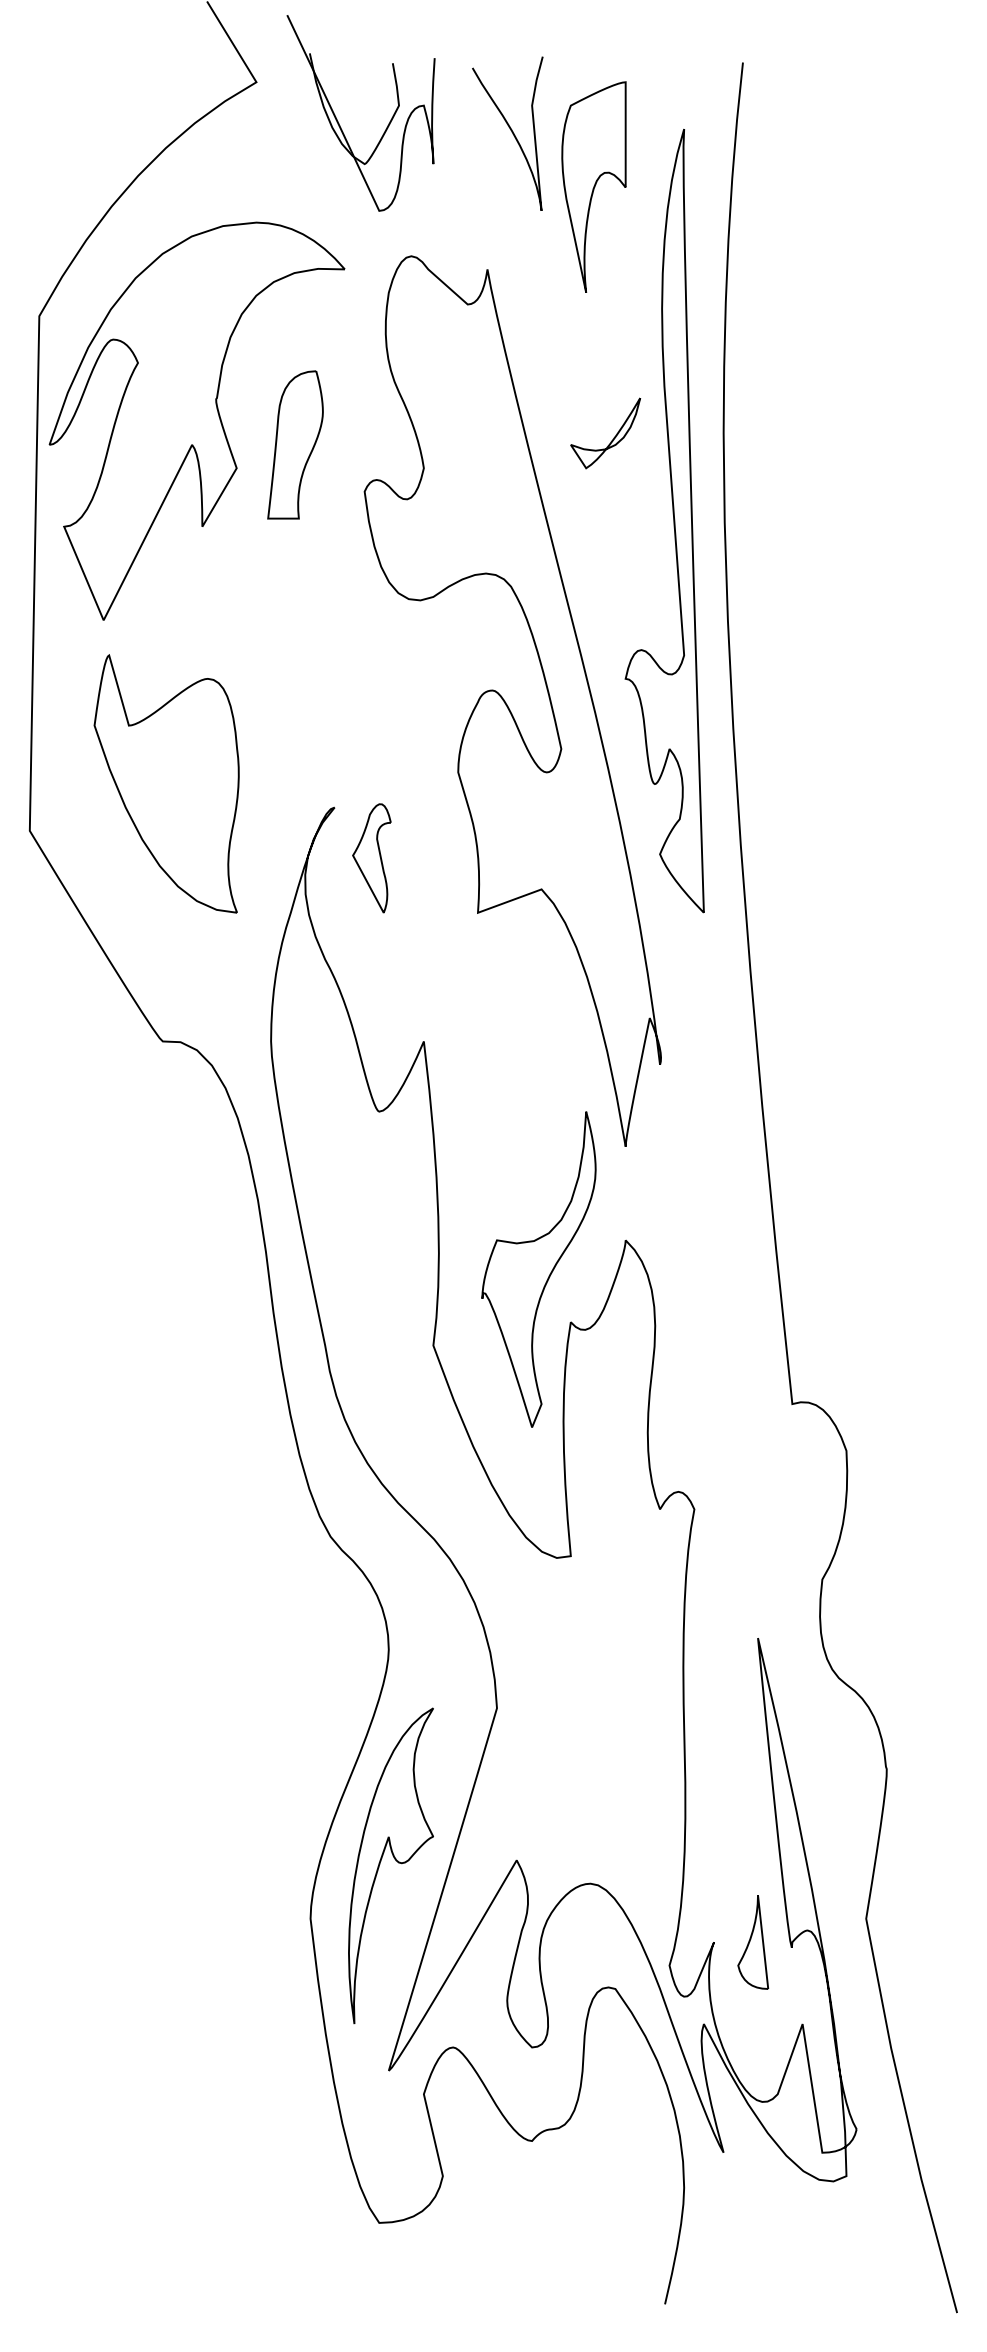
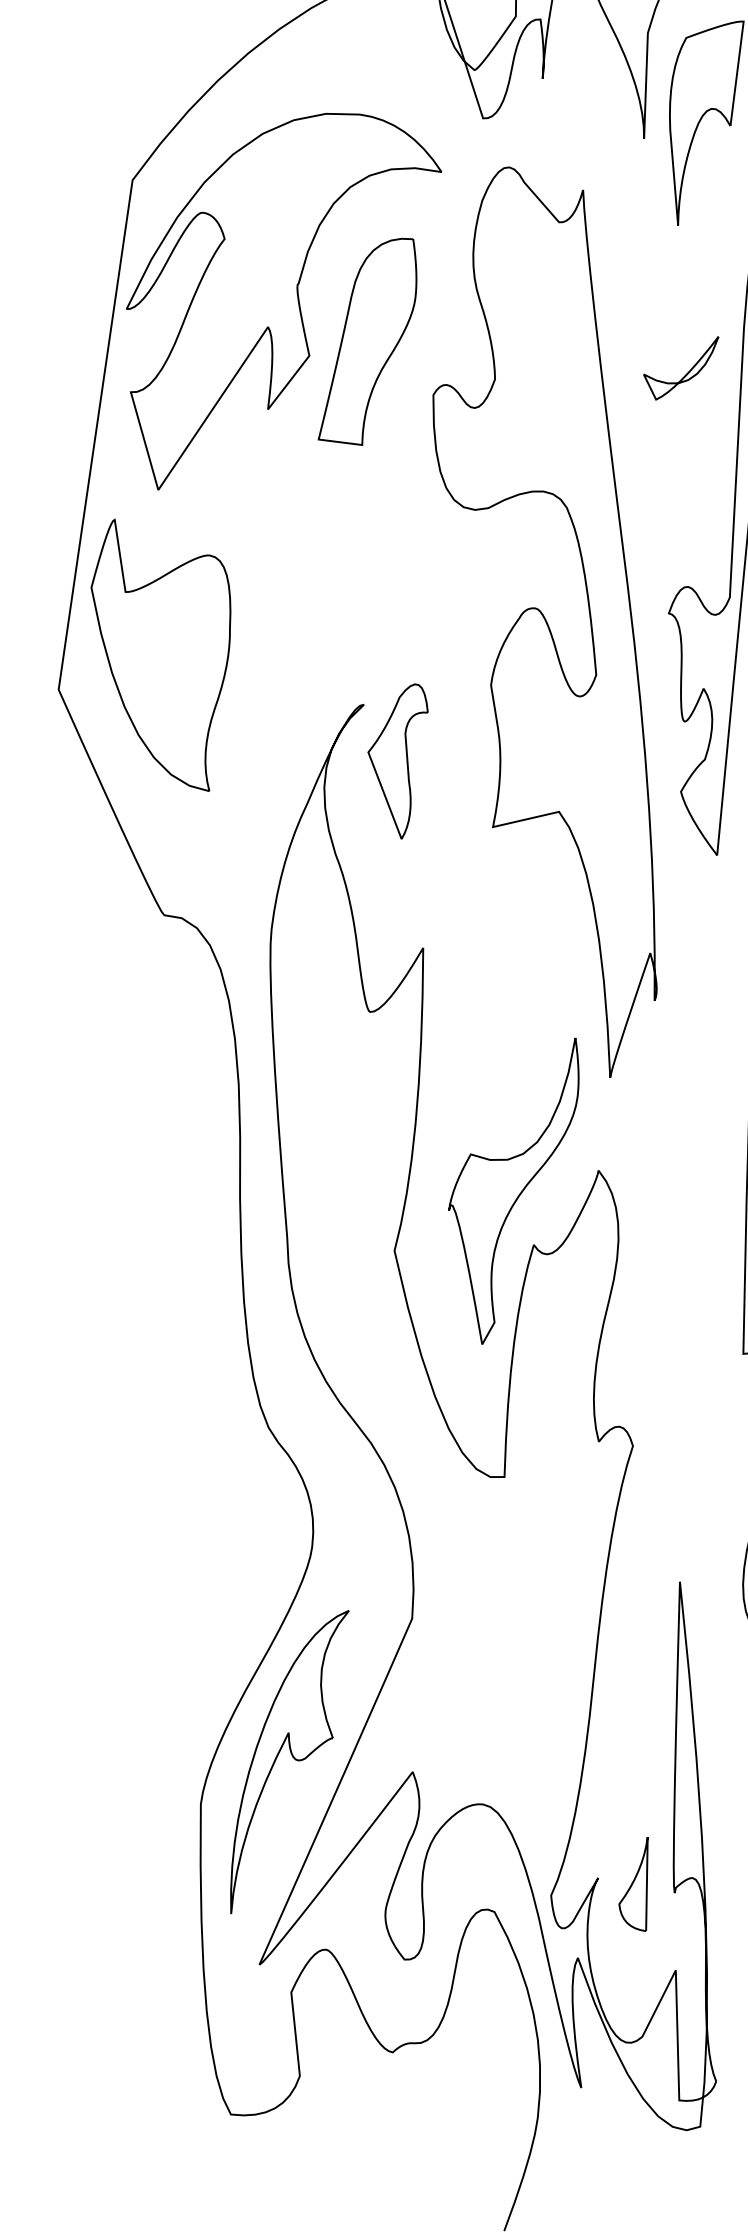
part: (295, 444) -> (370, 339), size x1.43
part: (166, 783) -> (155, 654), moved
part: (371, 858) -> (394, 759), size x1.43

